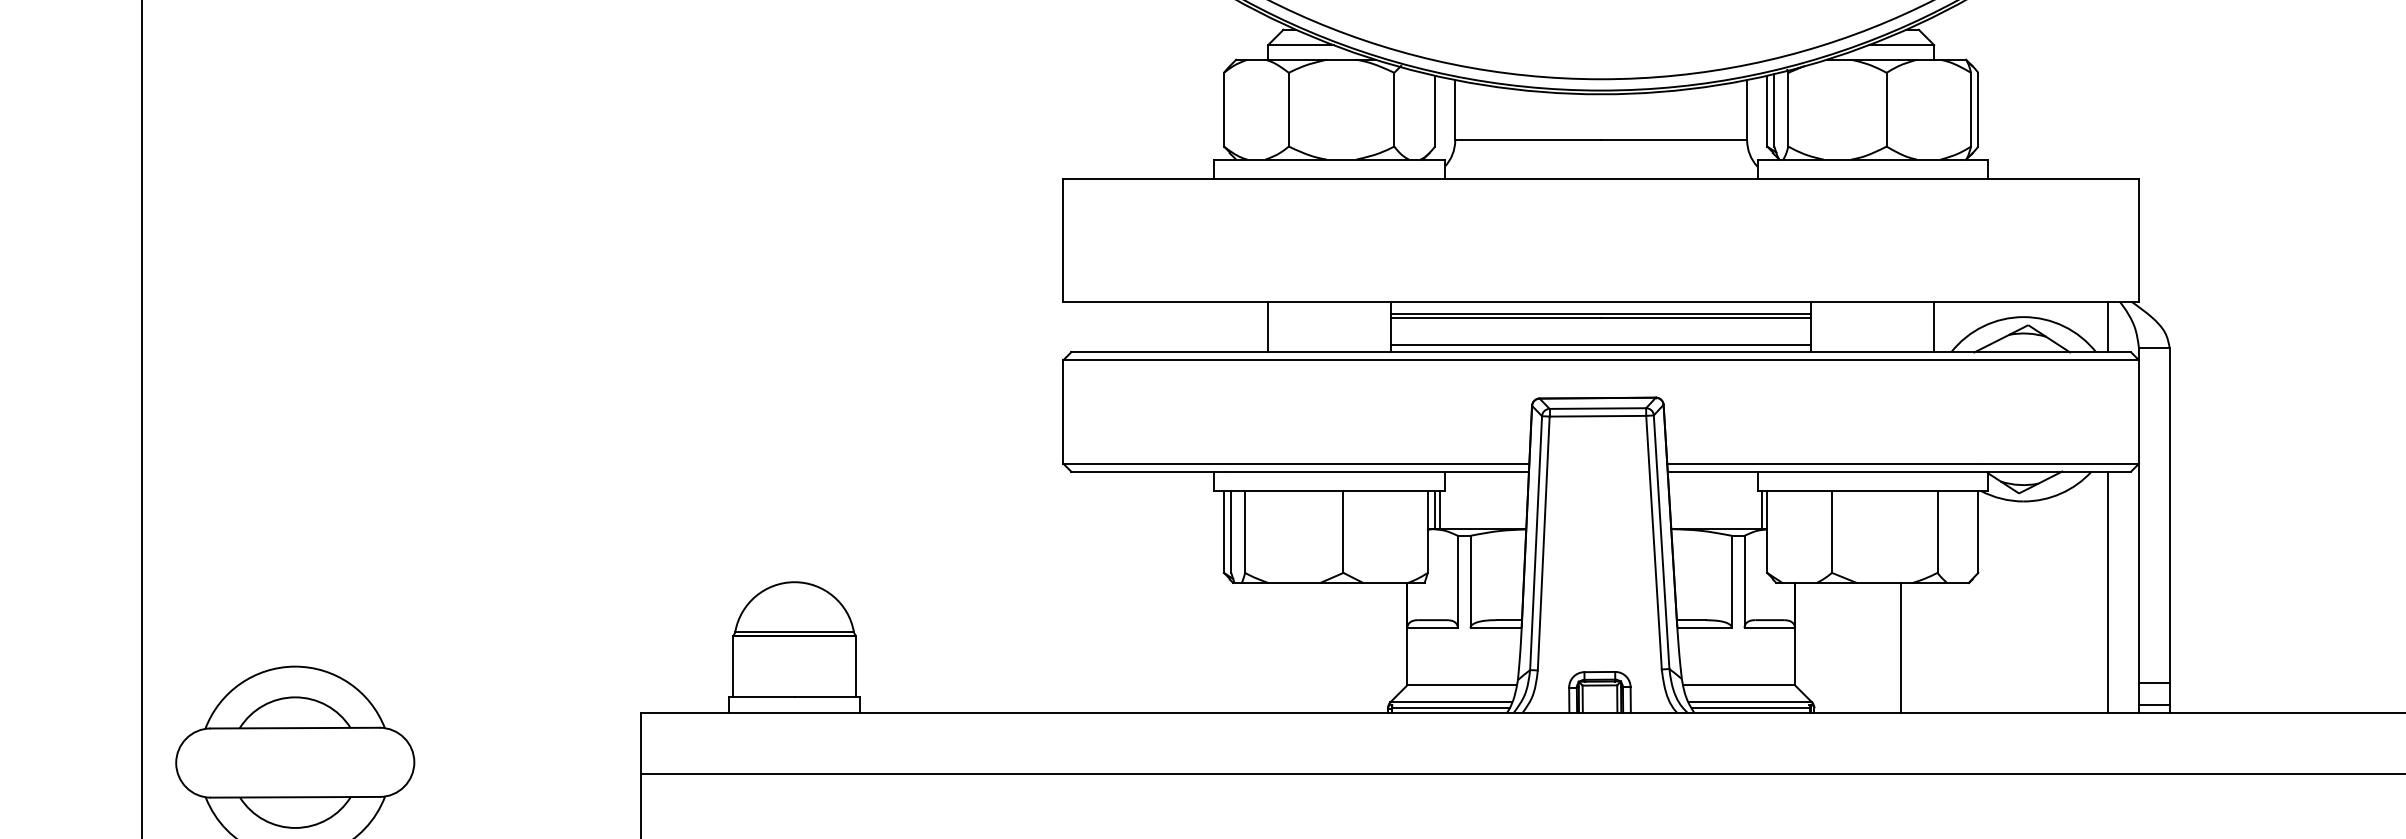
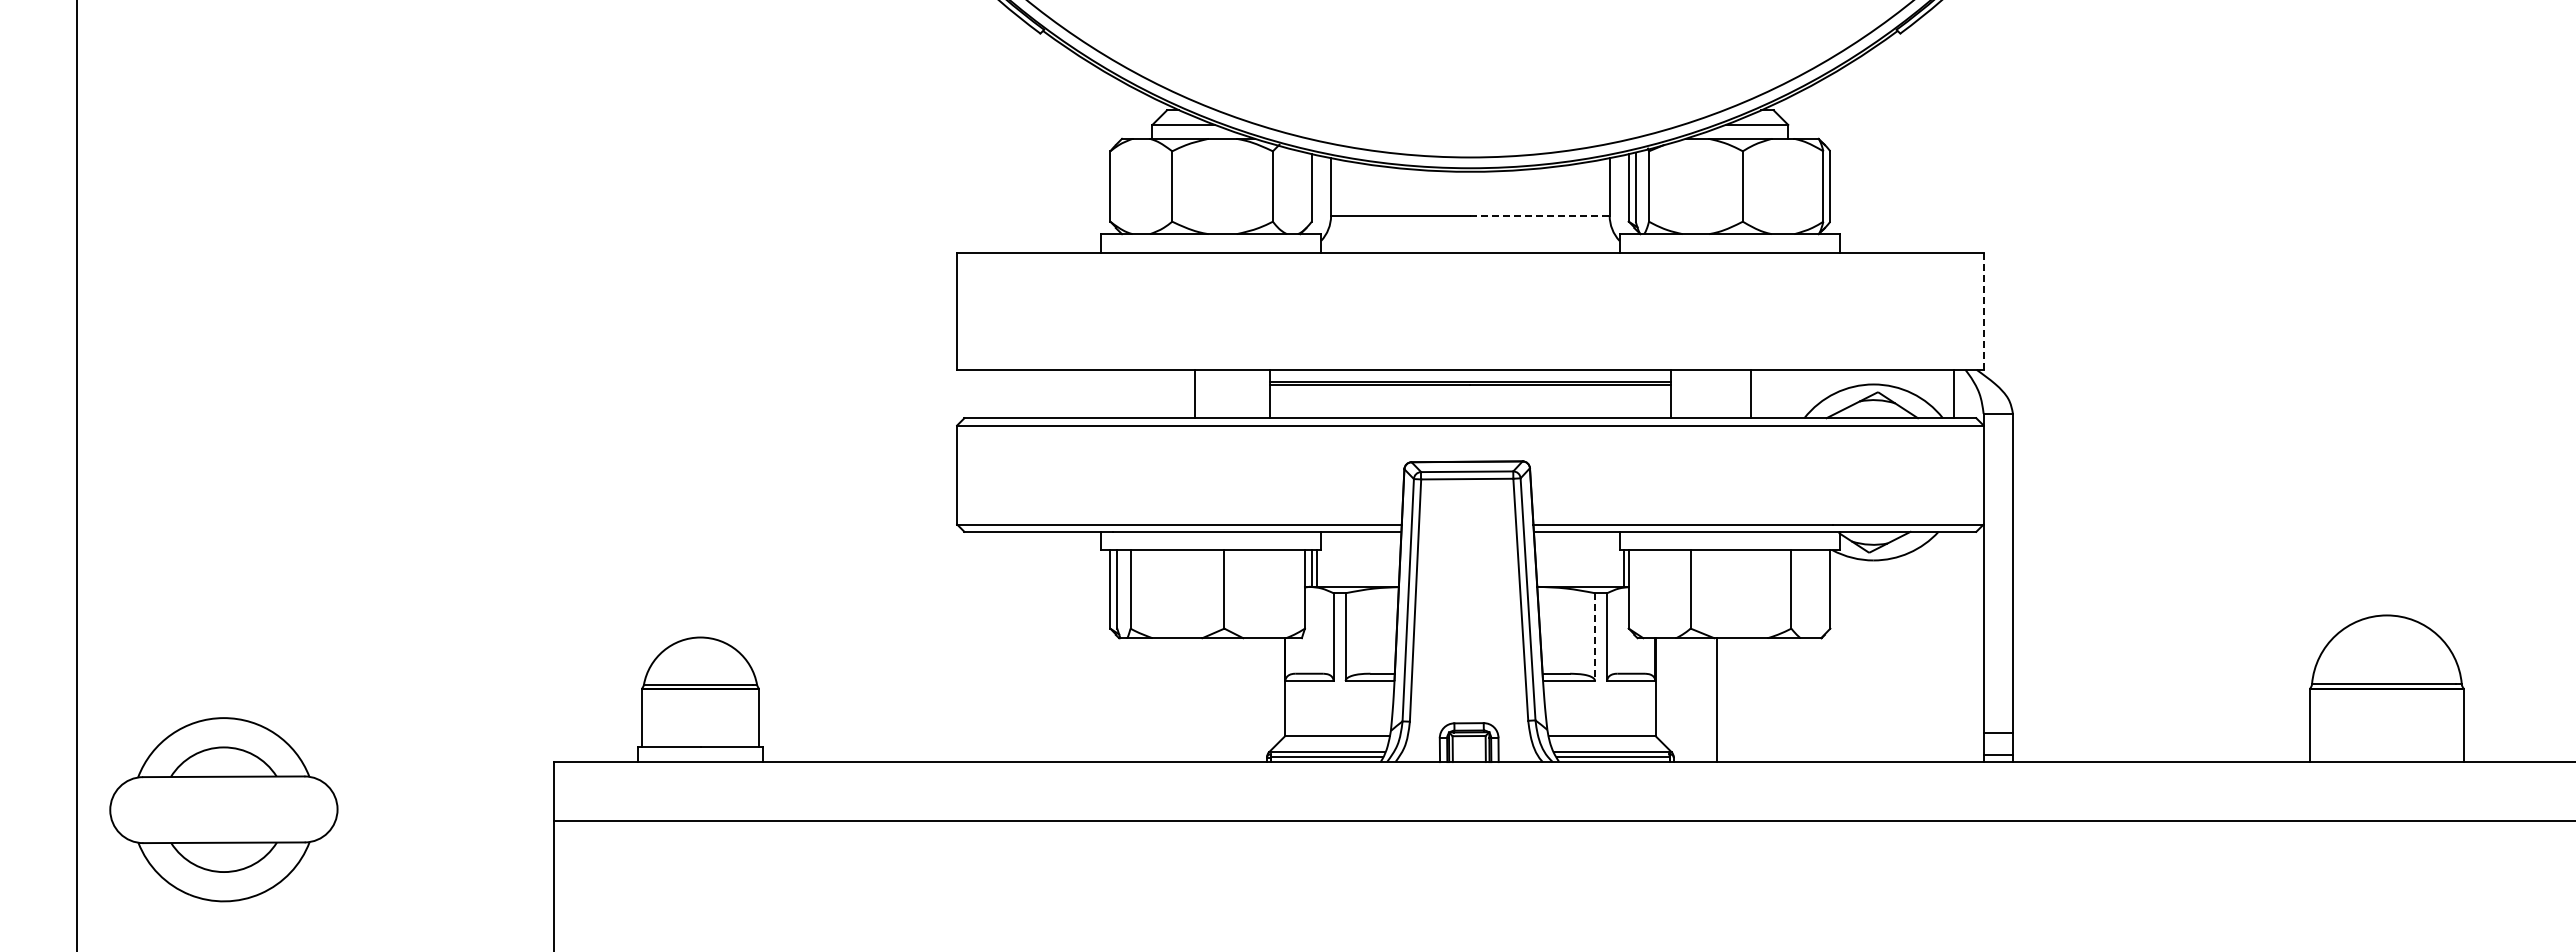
line: (1674, 140) -> (1540, 215), solid -> dashed
line: (2138, 240) -> (1983, 311), solid -> dashed
line: (1268, 326) -> (1195, 393), moved
line: (1934, 326) -> (1751, 393), moved
line: (1600, 344) -> (1469, 410), removed
line: (1732, 582) -> (1595, 637), solid -> dashed
line: (2108, 591) -> (1954, 646), removed
line: (1900, 648) -> (1717, 700), moved

